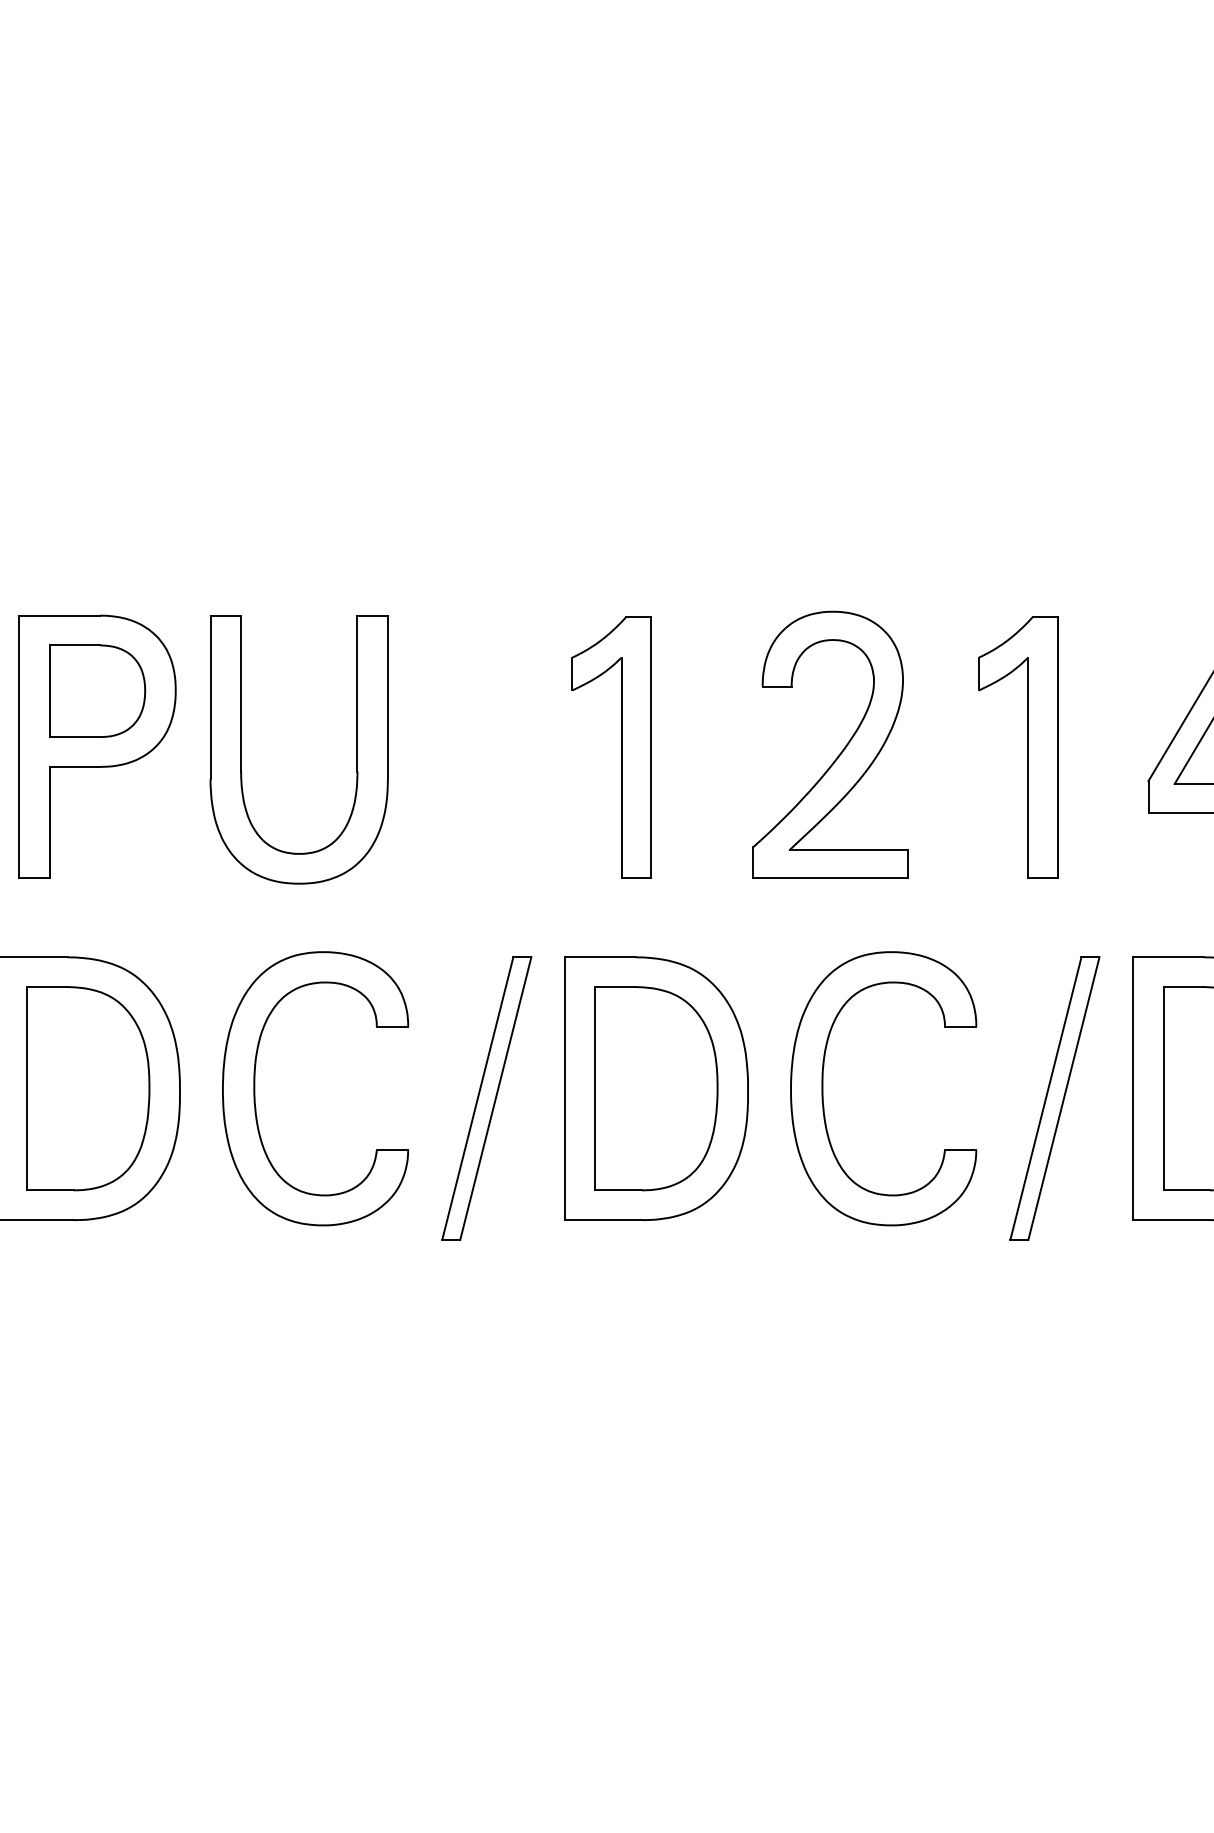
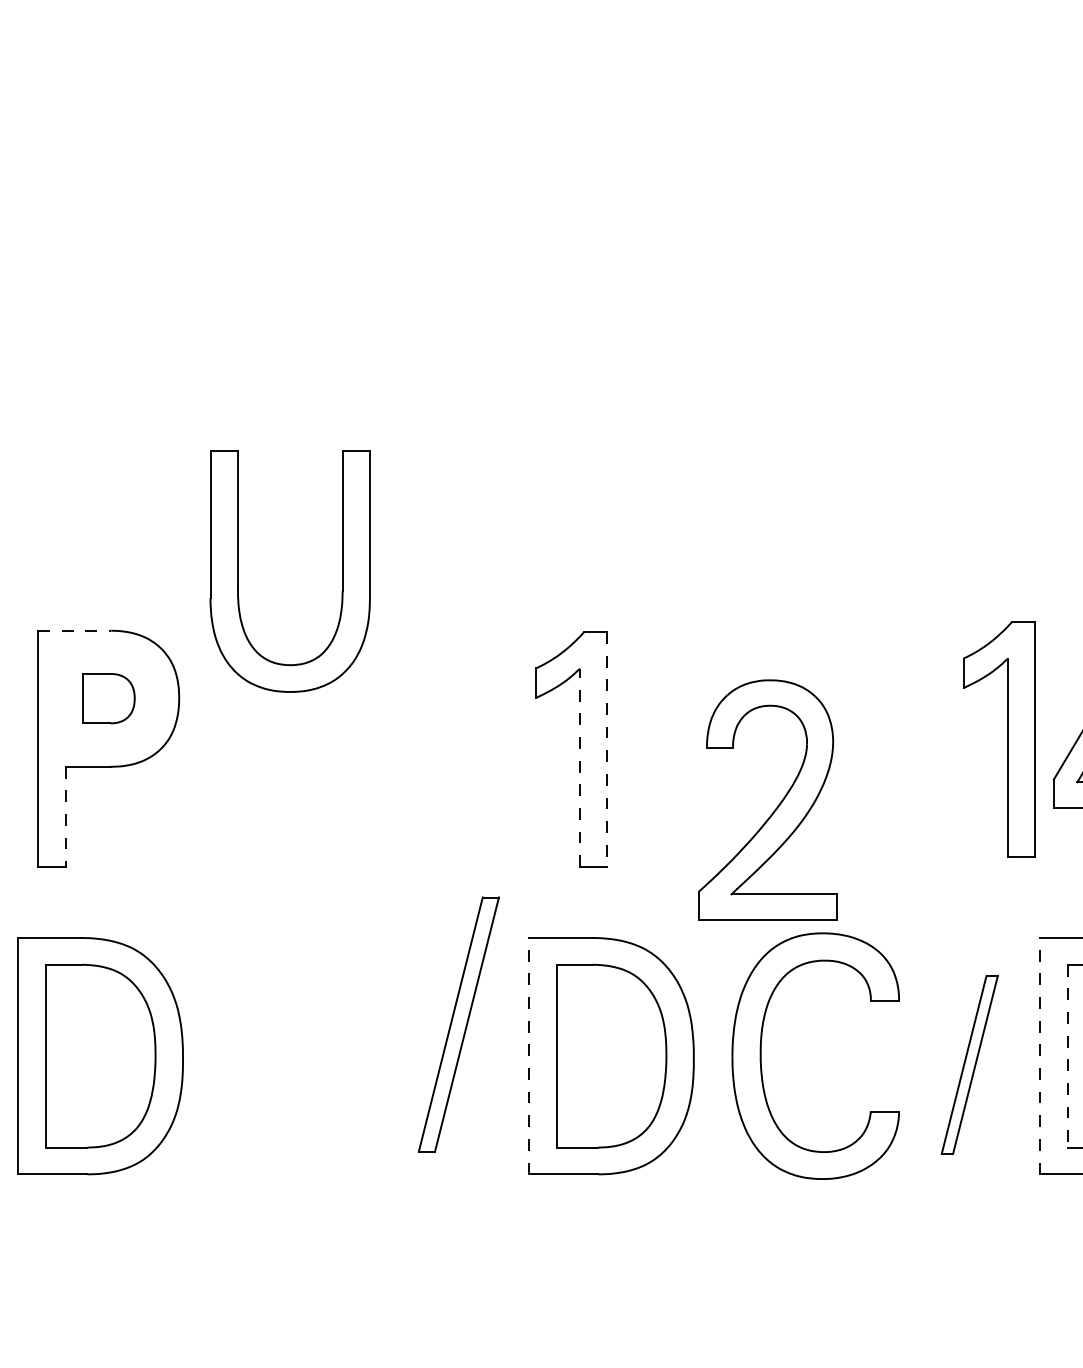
line: (59, 615) -> (74, 630), solid -> dashed
part: (97, 690) -> (108, 698), size x0.6
line: (651, 747) -> (606, 749), solid -> dashed
part: (1027, 747) -> (1007, 739), moved
part: (241, 749) -> (238, 571), moved
part: (839, 753) -> (776, 807), moved
line: (621, 767) -> (580, 767), solid -> dashed
line: (49, 822) -> (65, 816), solid -> dashed
part: (255, 1088) -> (250, 1055), removed
line: (564, 1088) -> (528, 1055), solid -> dashed
line: (1132, 1088) -> (1039, 1055), solid -> dashed
line: (1163, 1088) -> (1067, 1055), solid -> dashed
part: (486, 1098) -> (458, 1024), moved
part: (1054, 1098) -> (969, 1064), size x0.7

